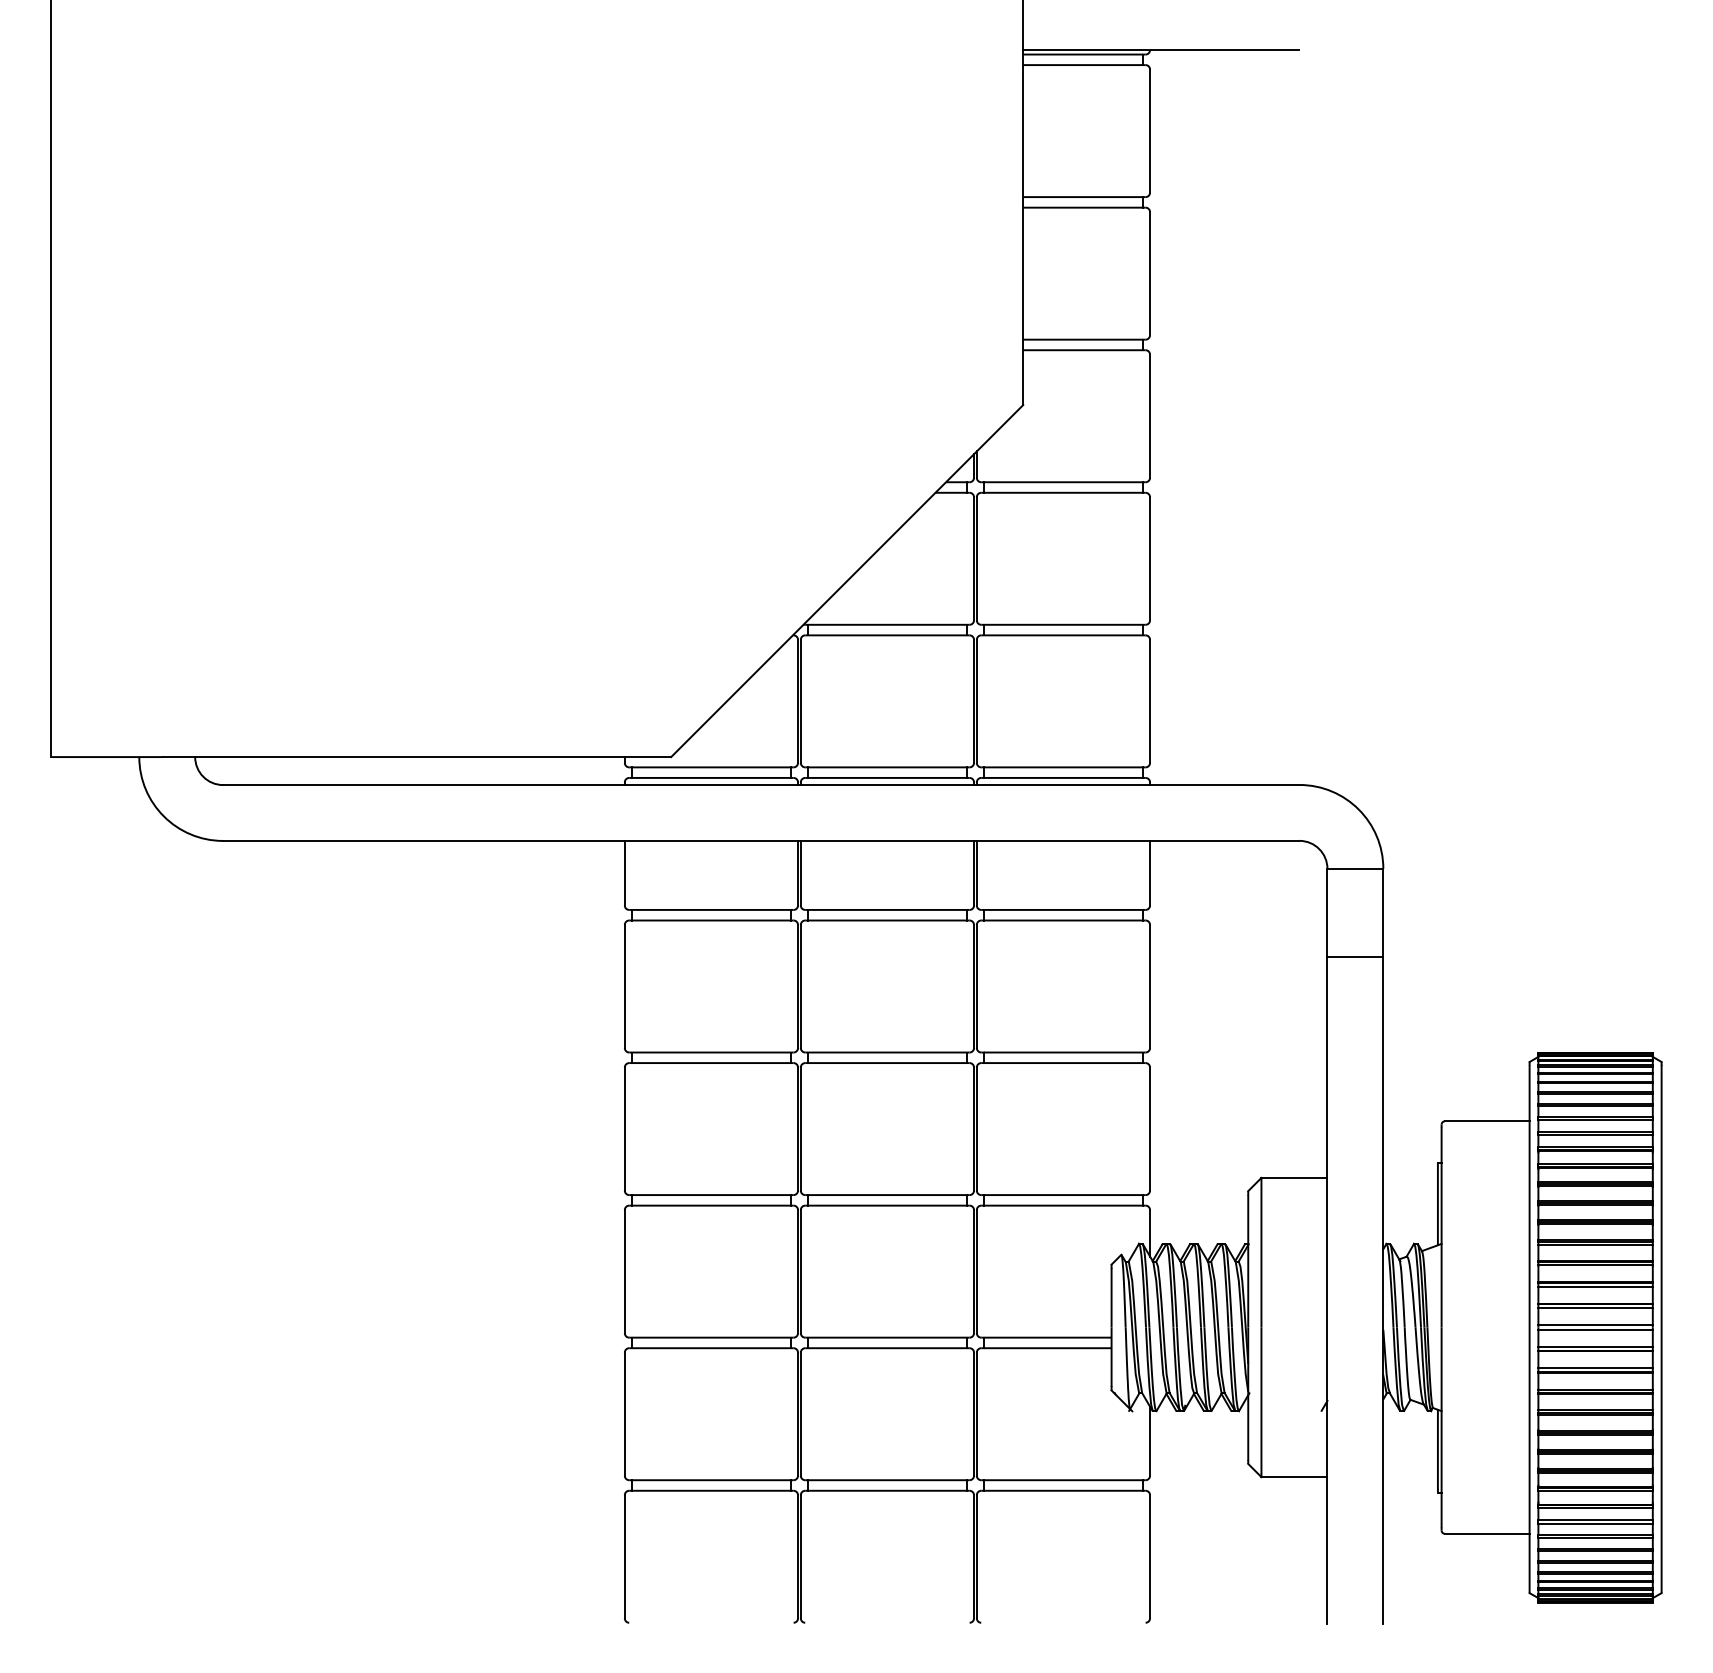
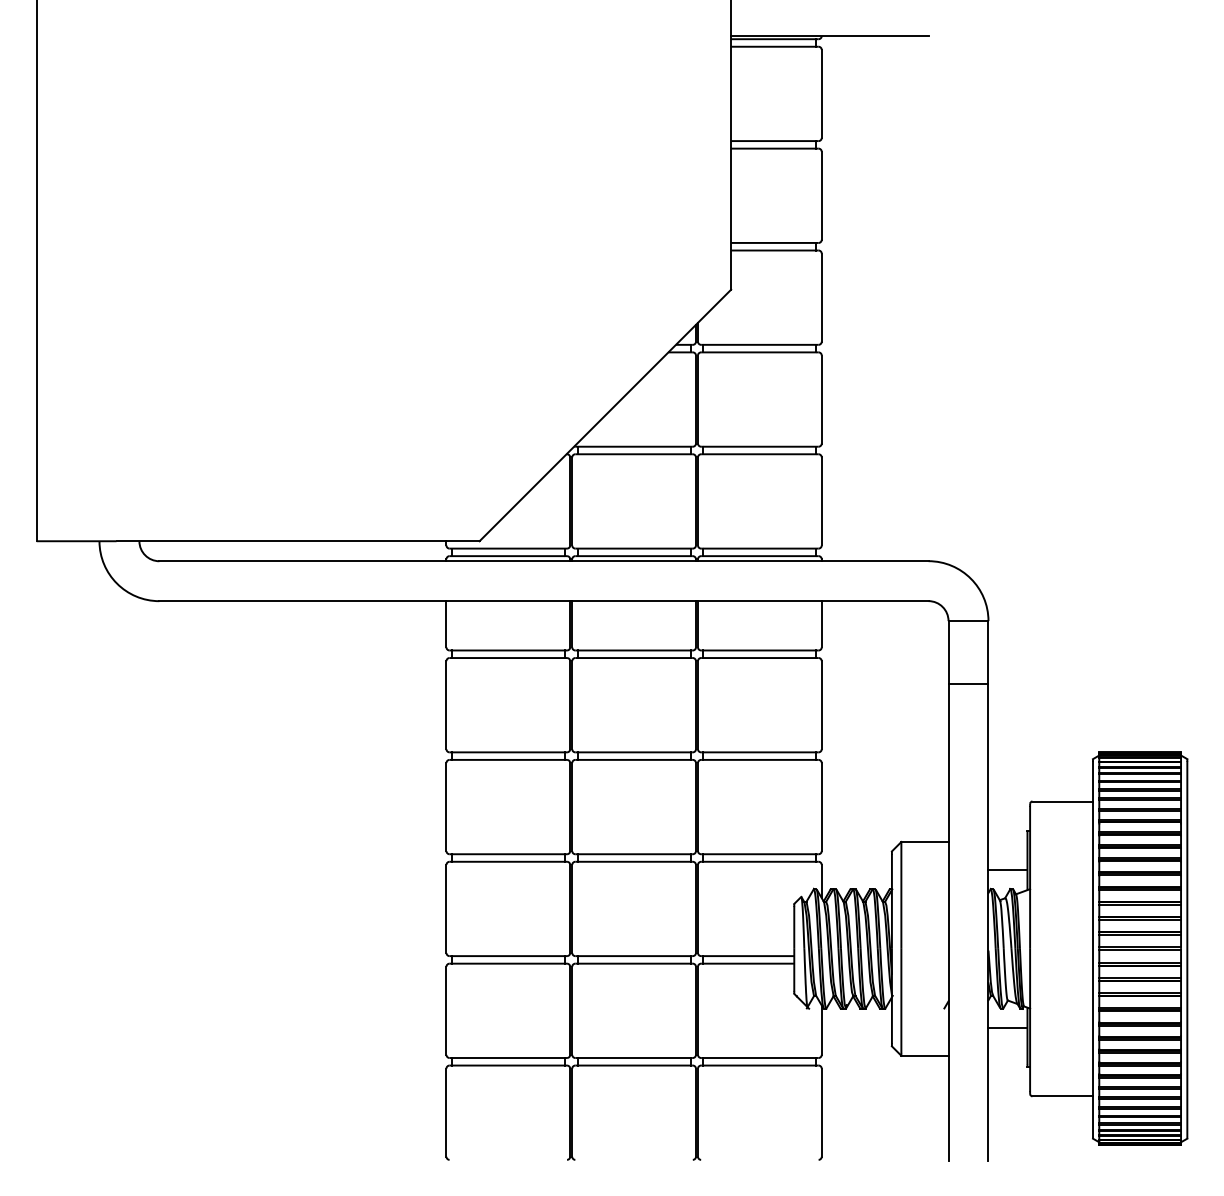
line: (1410, 1217) -> (1007, 870), added
line: (1410, 1437) -> (1007, 1027), added

